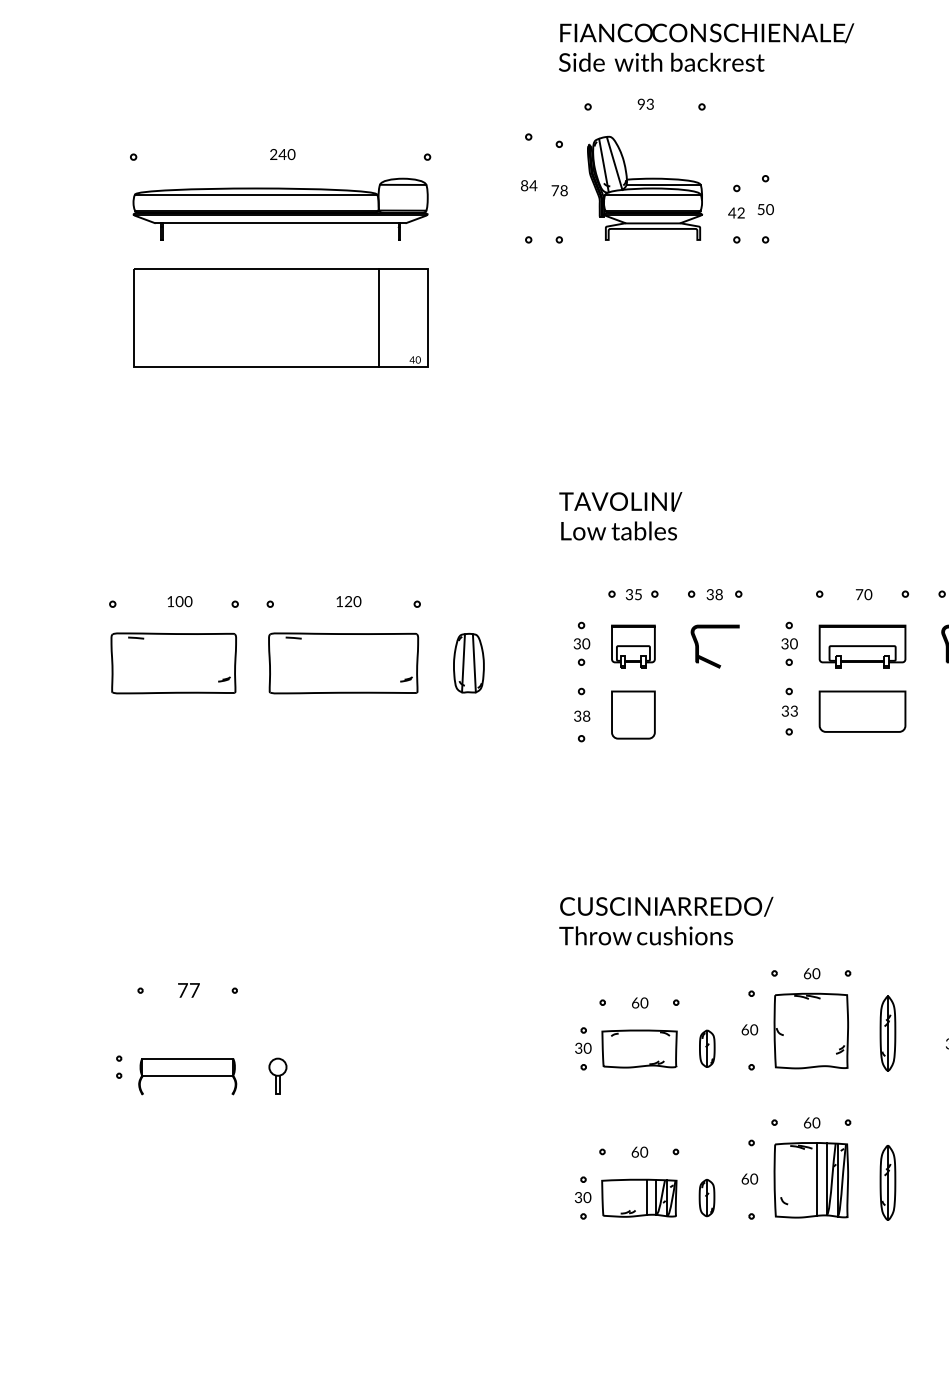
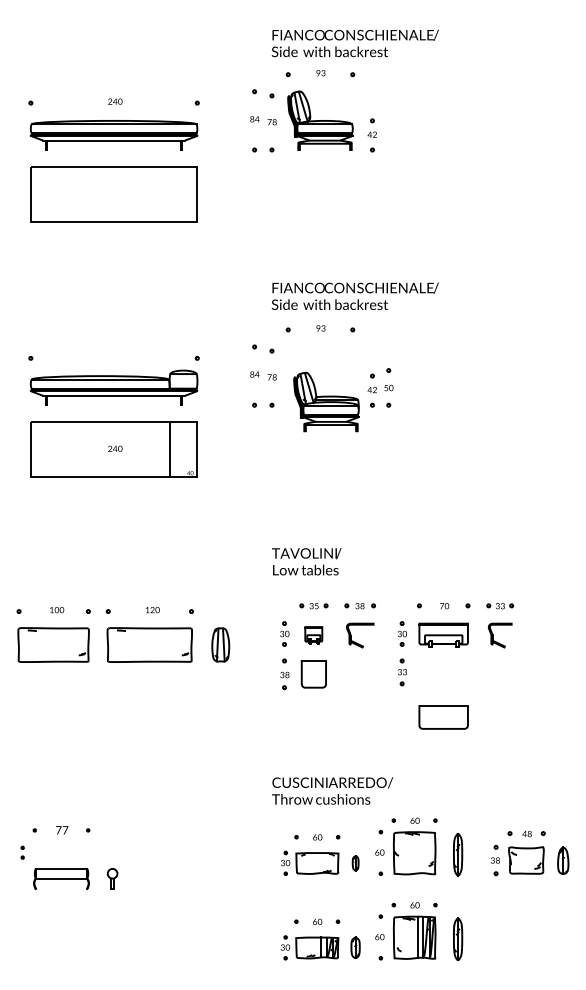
text: (283, 153) -> (115, 448), moved
part: (645, 187) -> (326, 401), moved
part: (632, 644) -> (313, 634), size x0.7
part: (862, 711) -> (443, 717), moved
part: (706, 1049) -> (355, 863), size x0.7
part: (118, 1066) -> (22, 852), moved

